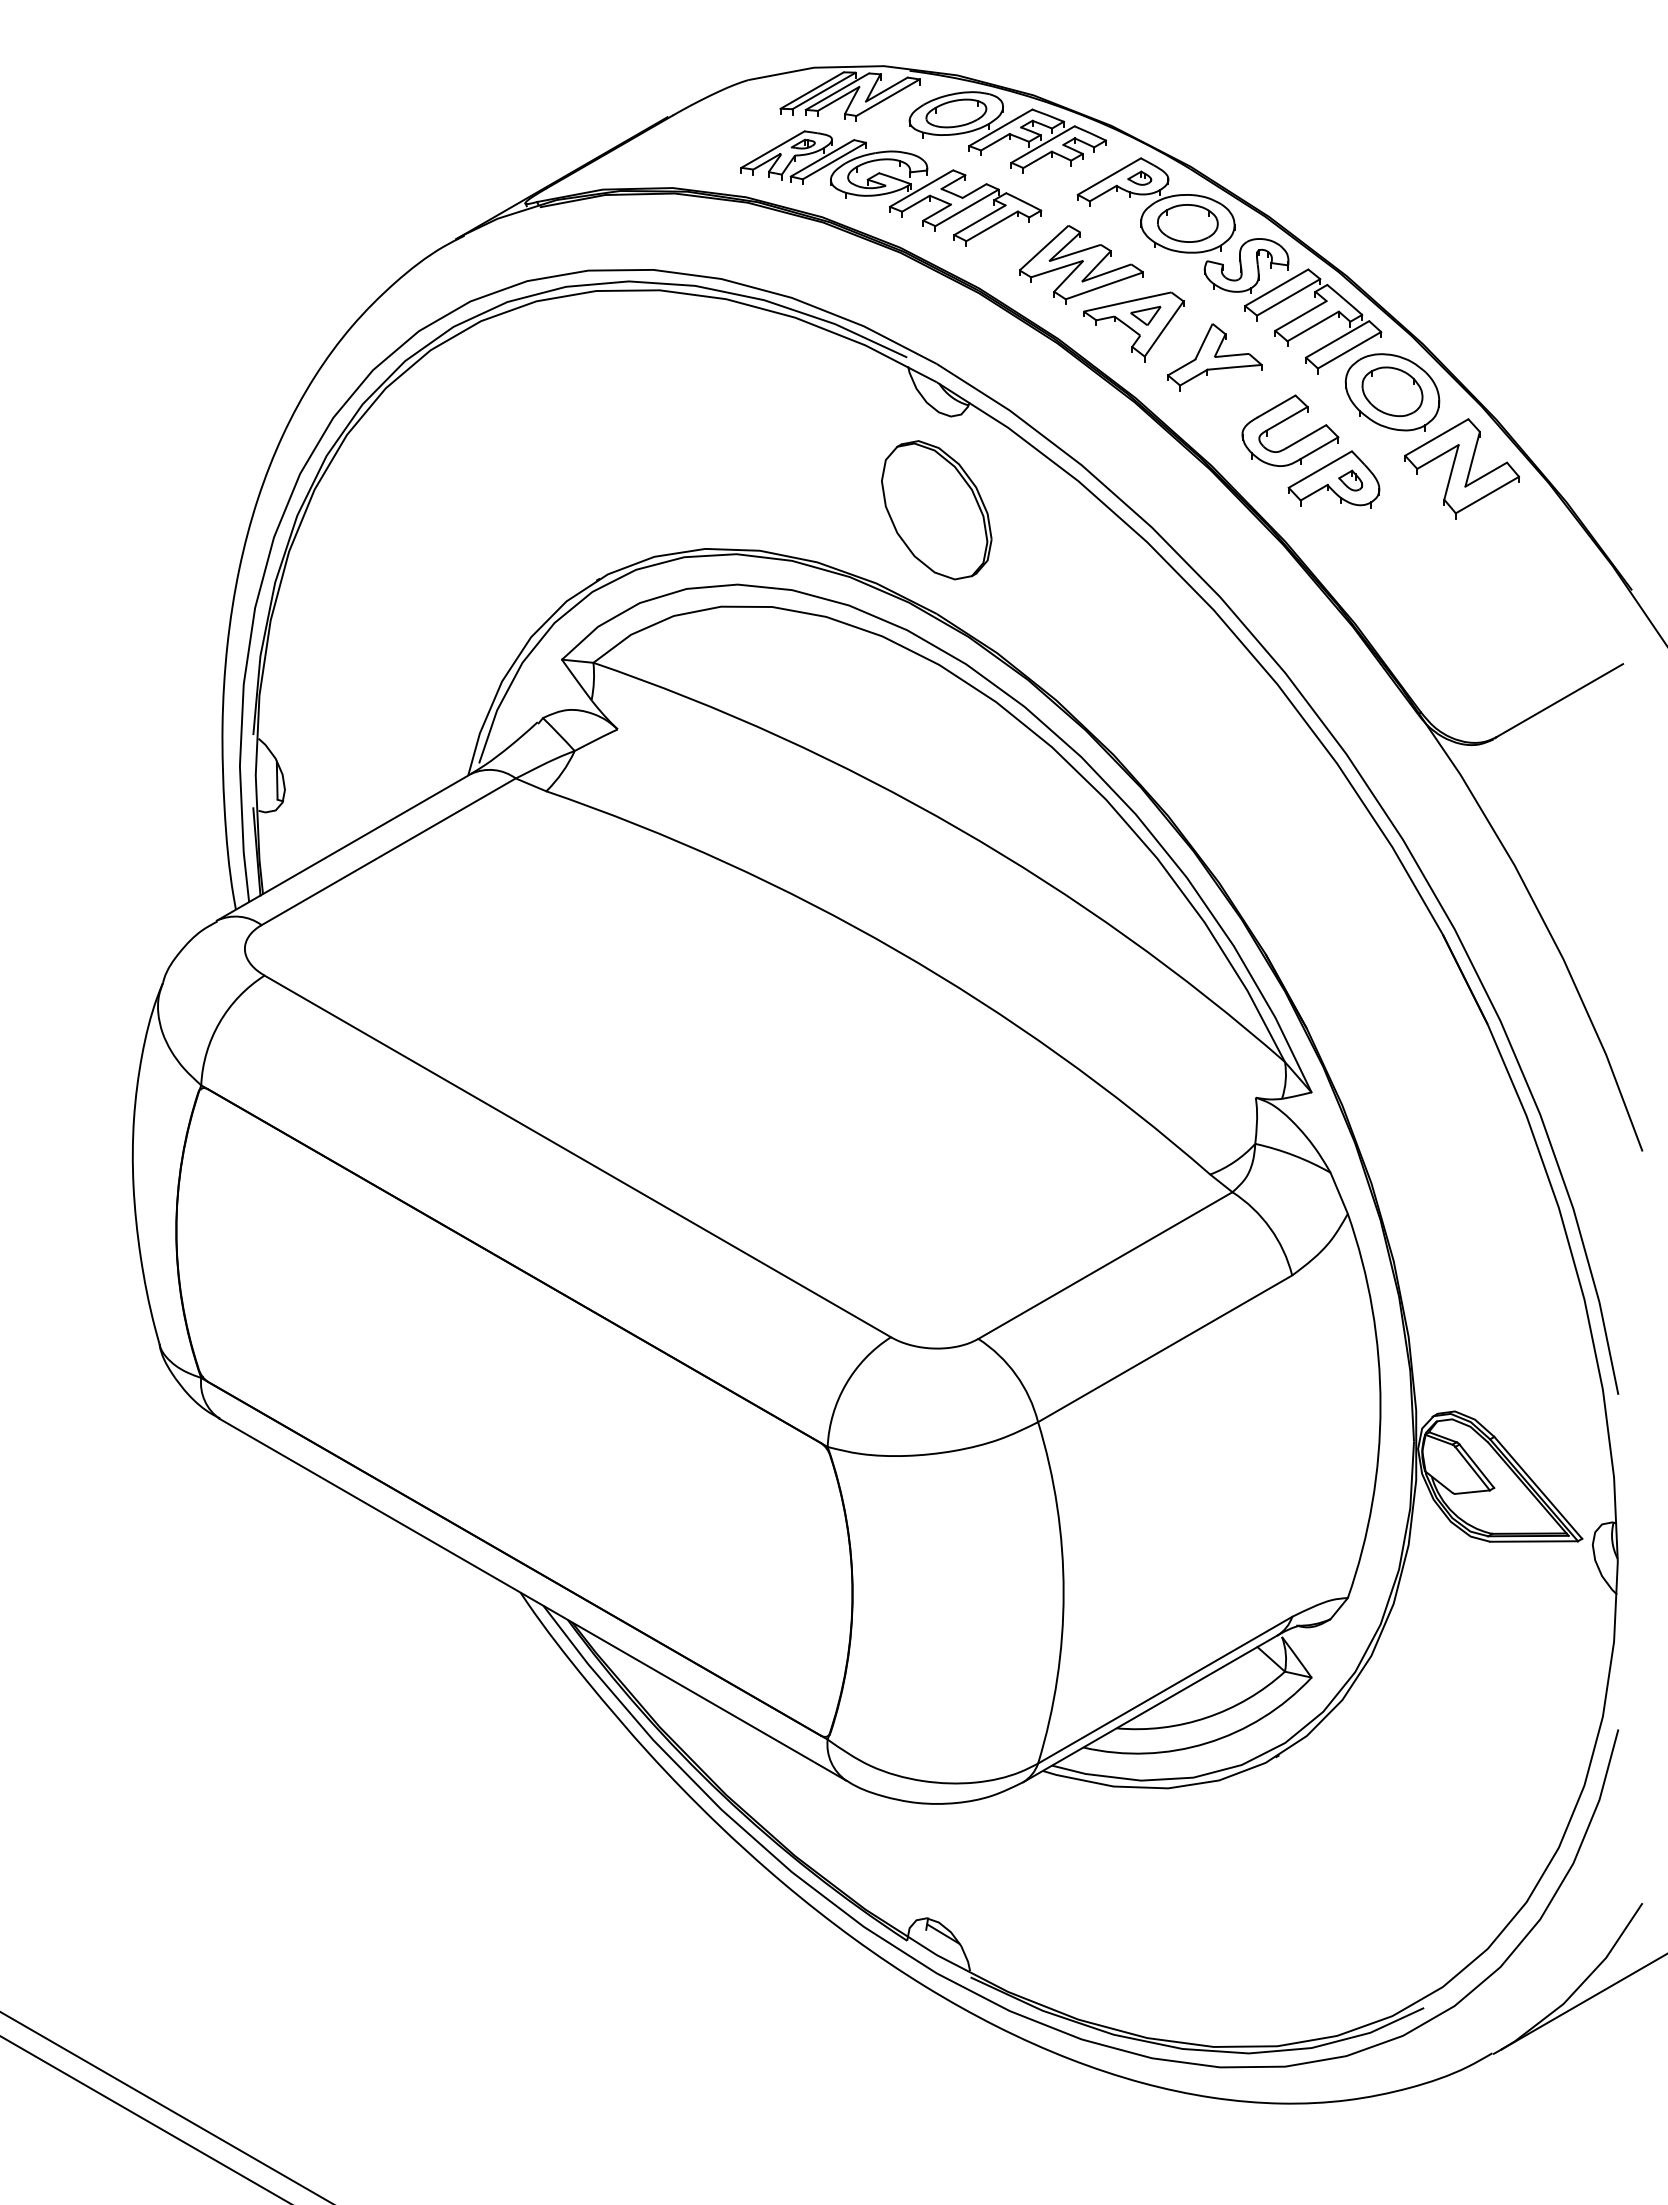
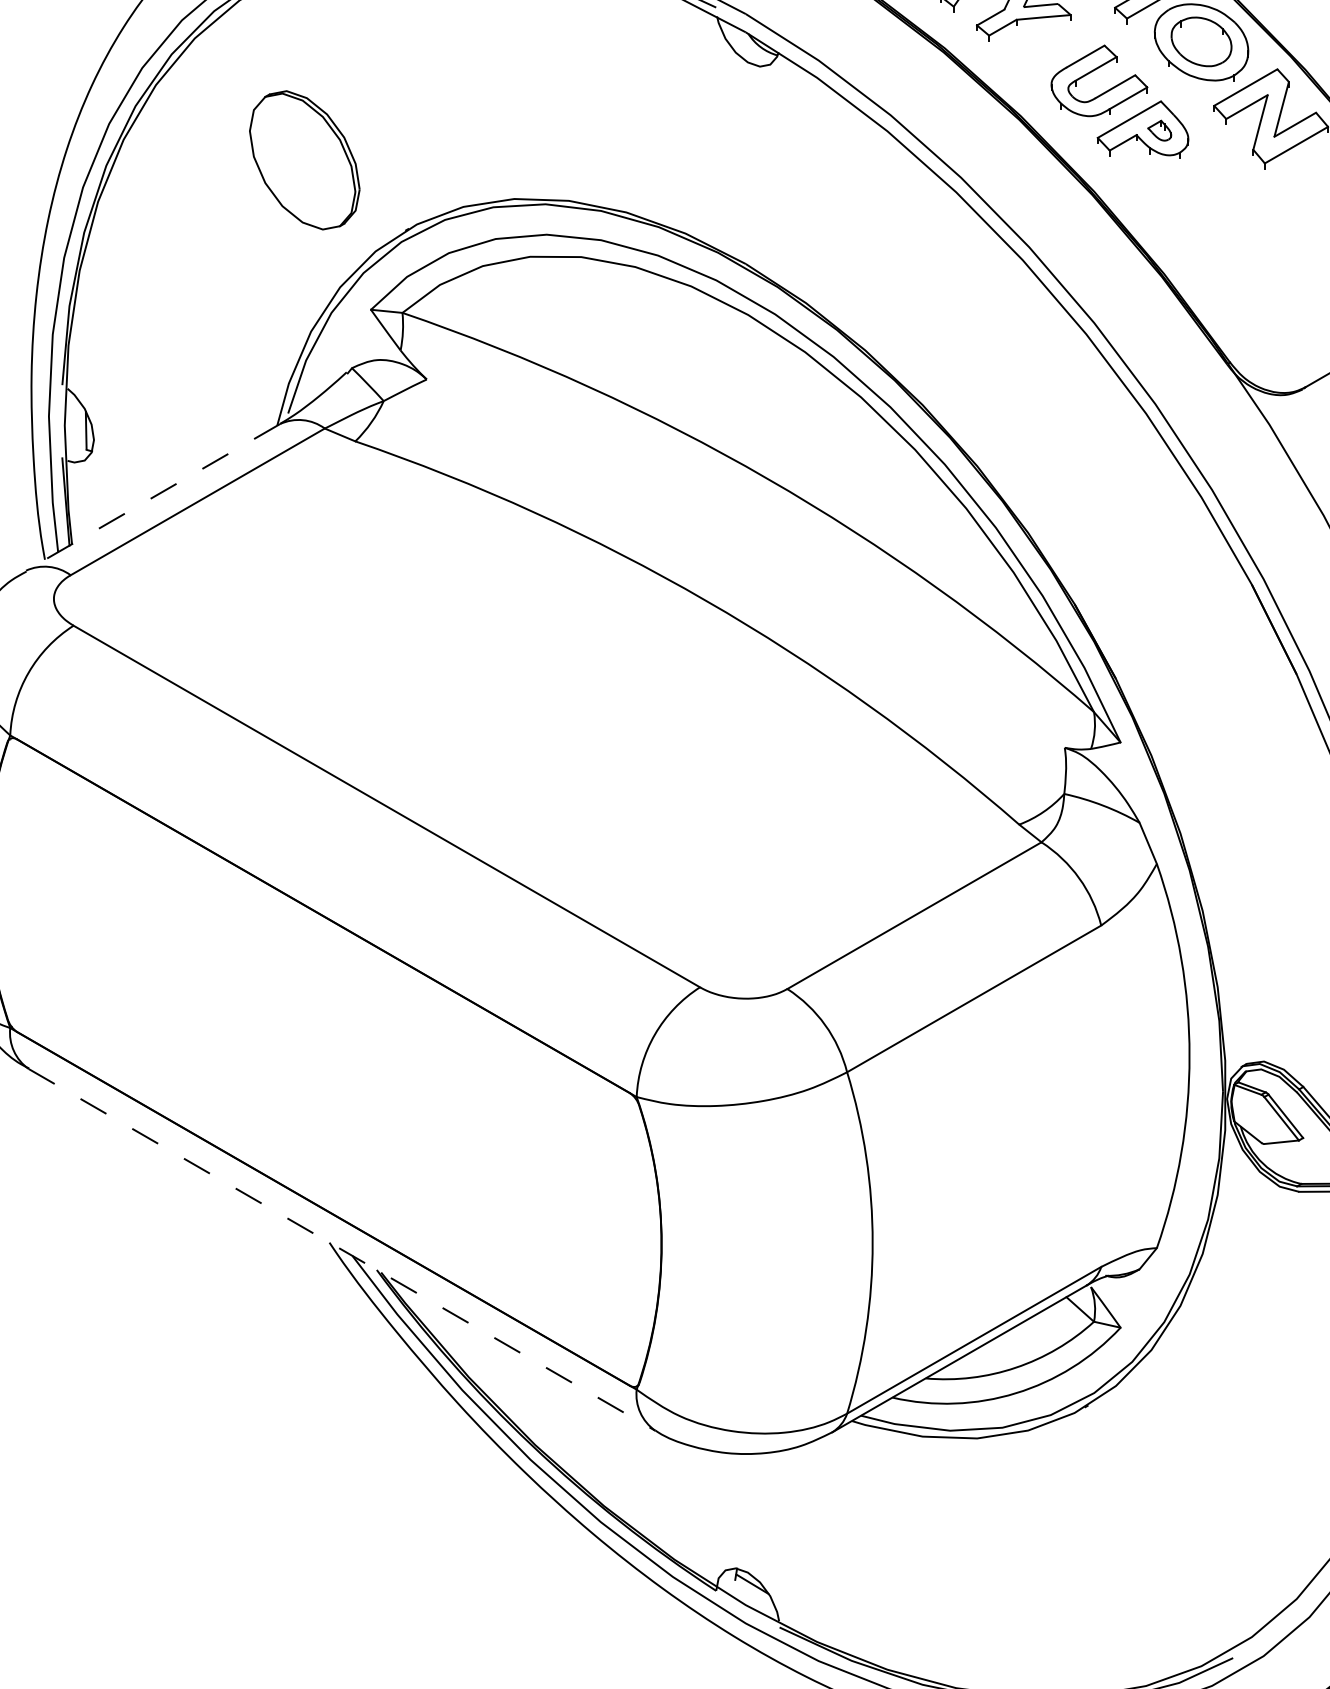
part: (936, 510) -> (304, 160), moved
line: (343, 847) -> (152, 497), solid -> dashed
line: (533, 1599) -> (342, 1249), solid -> dashed

